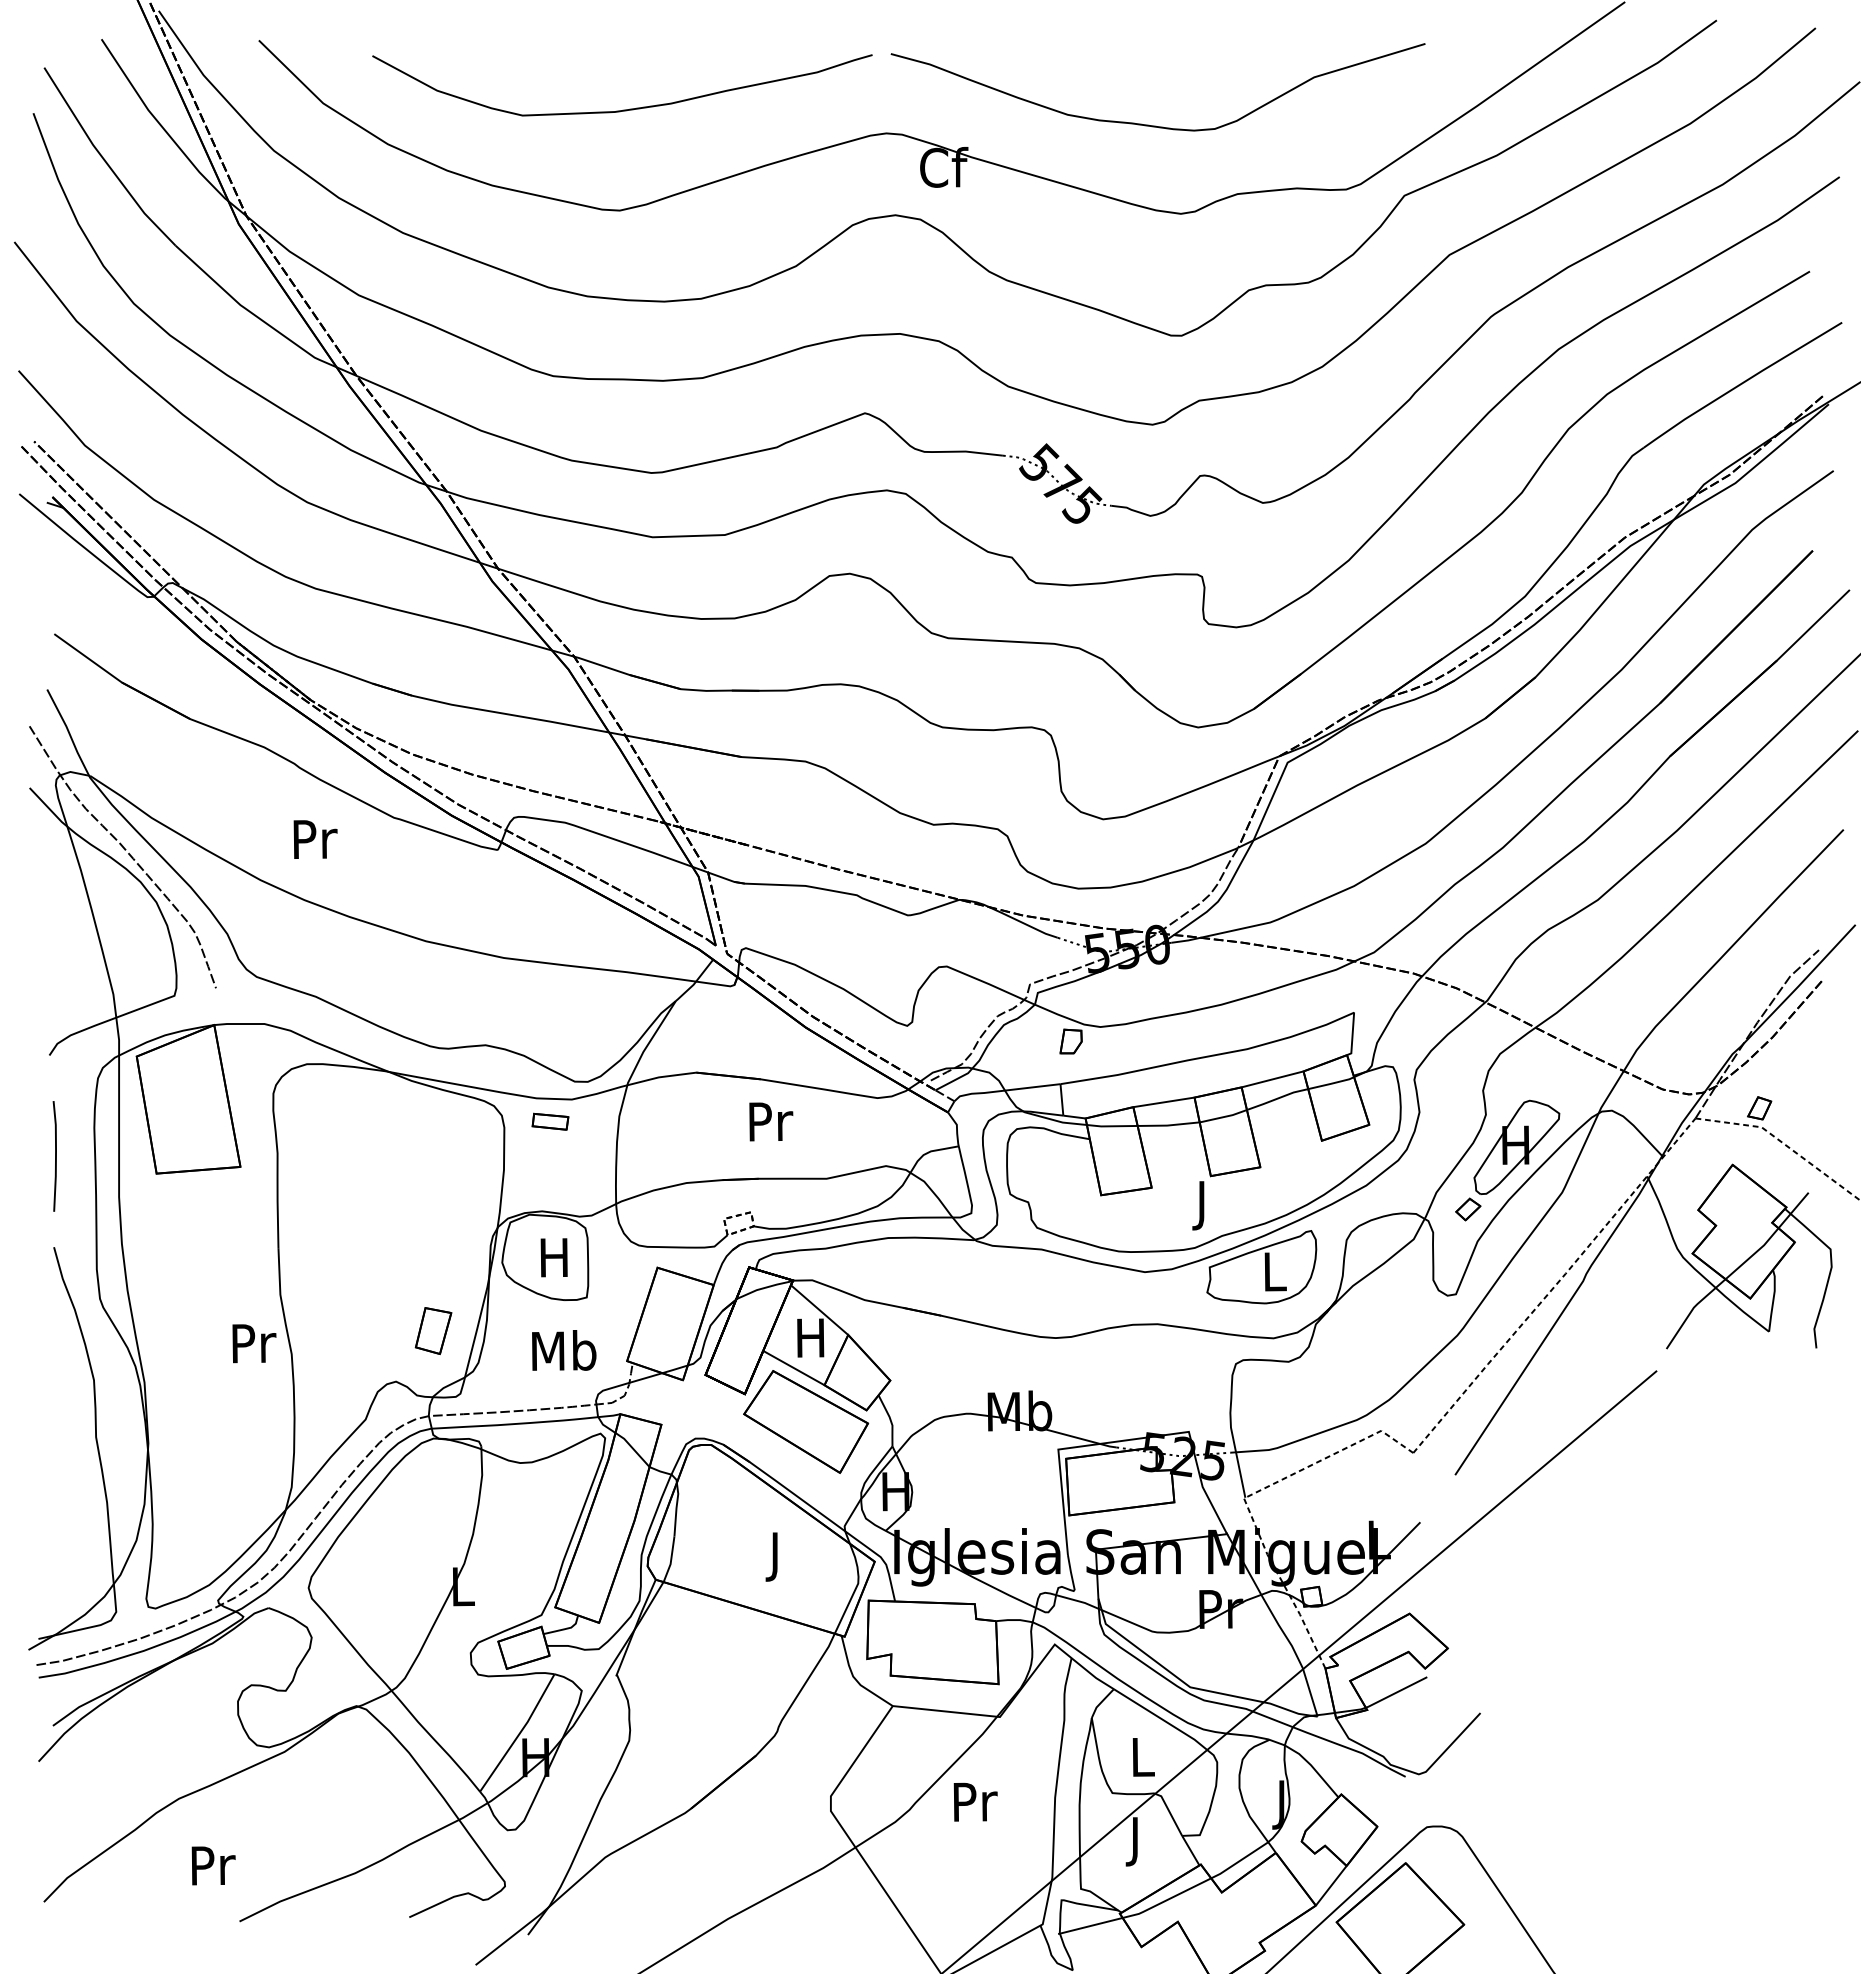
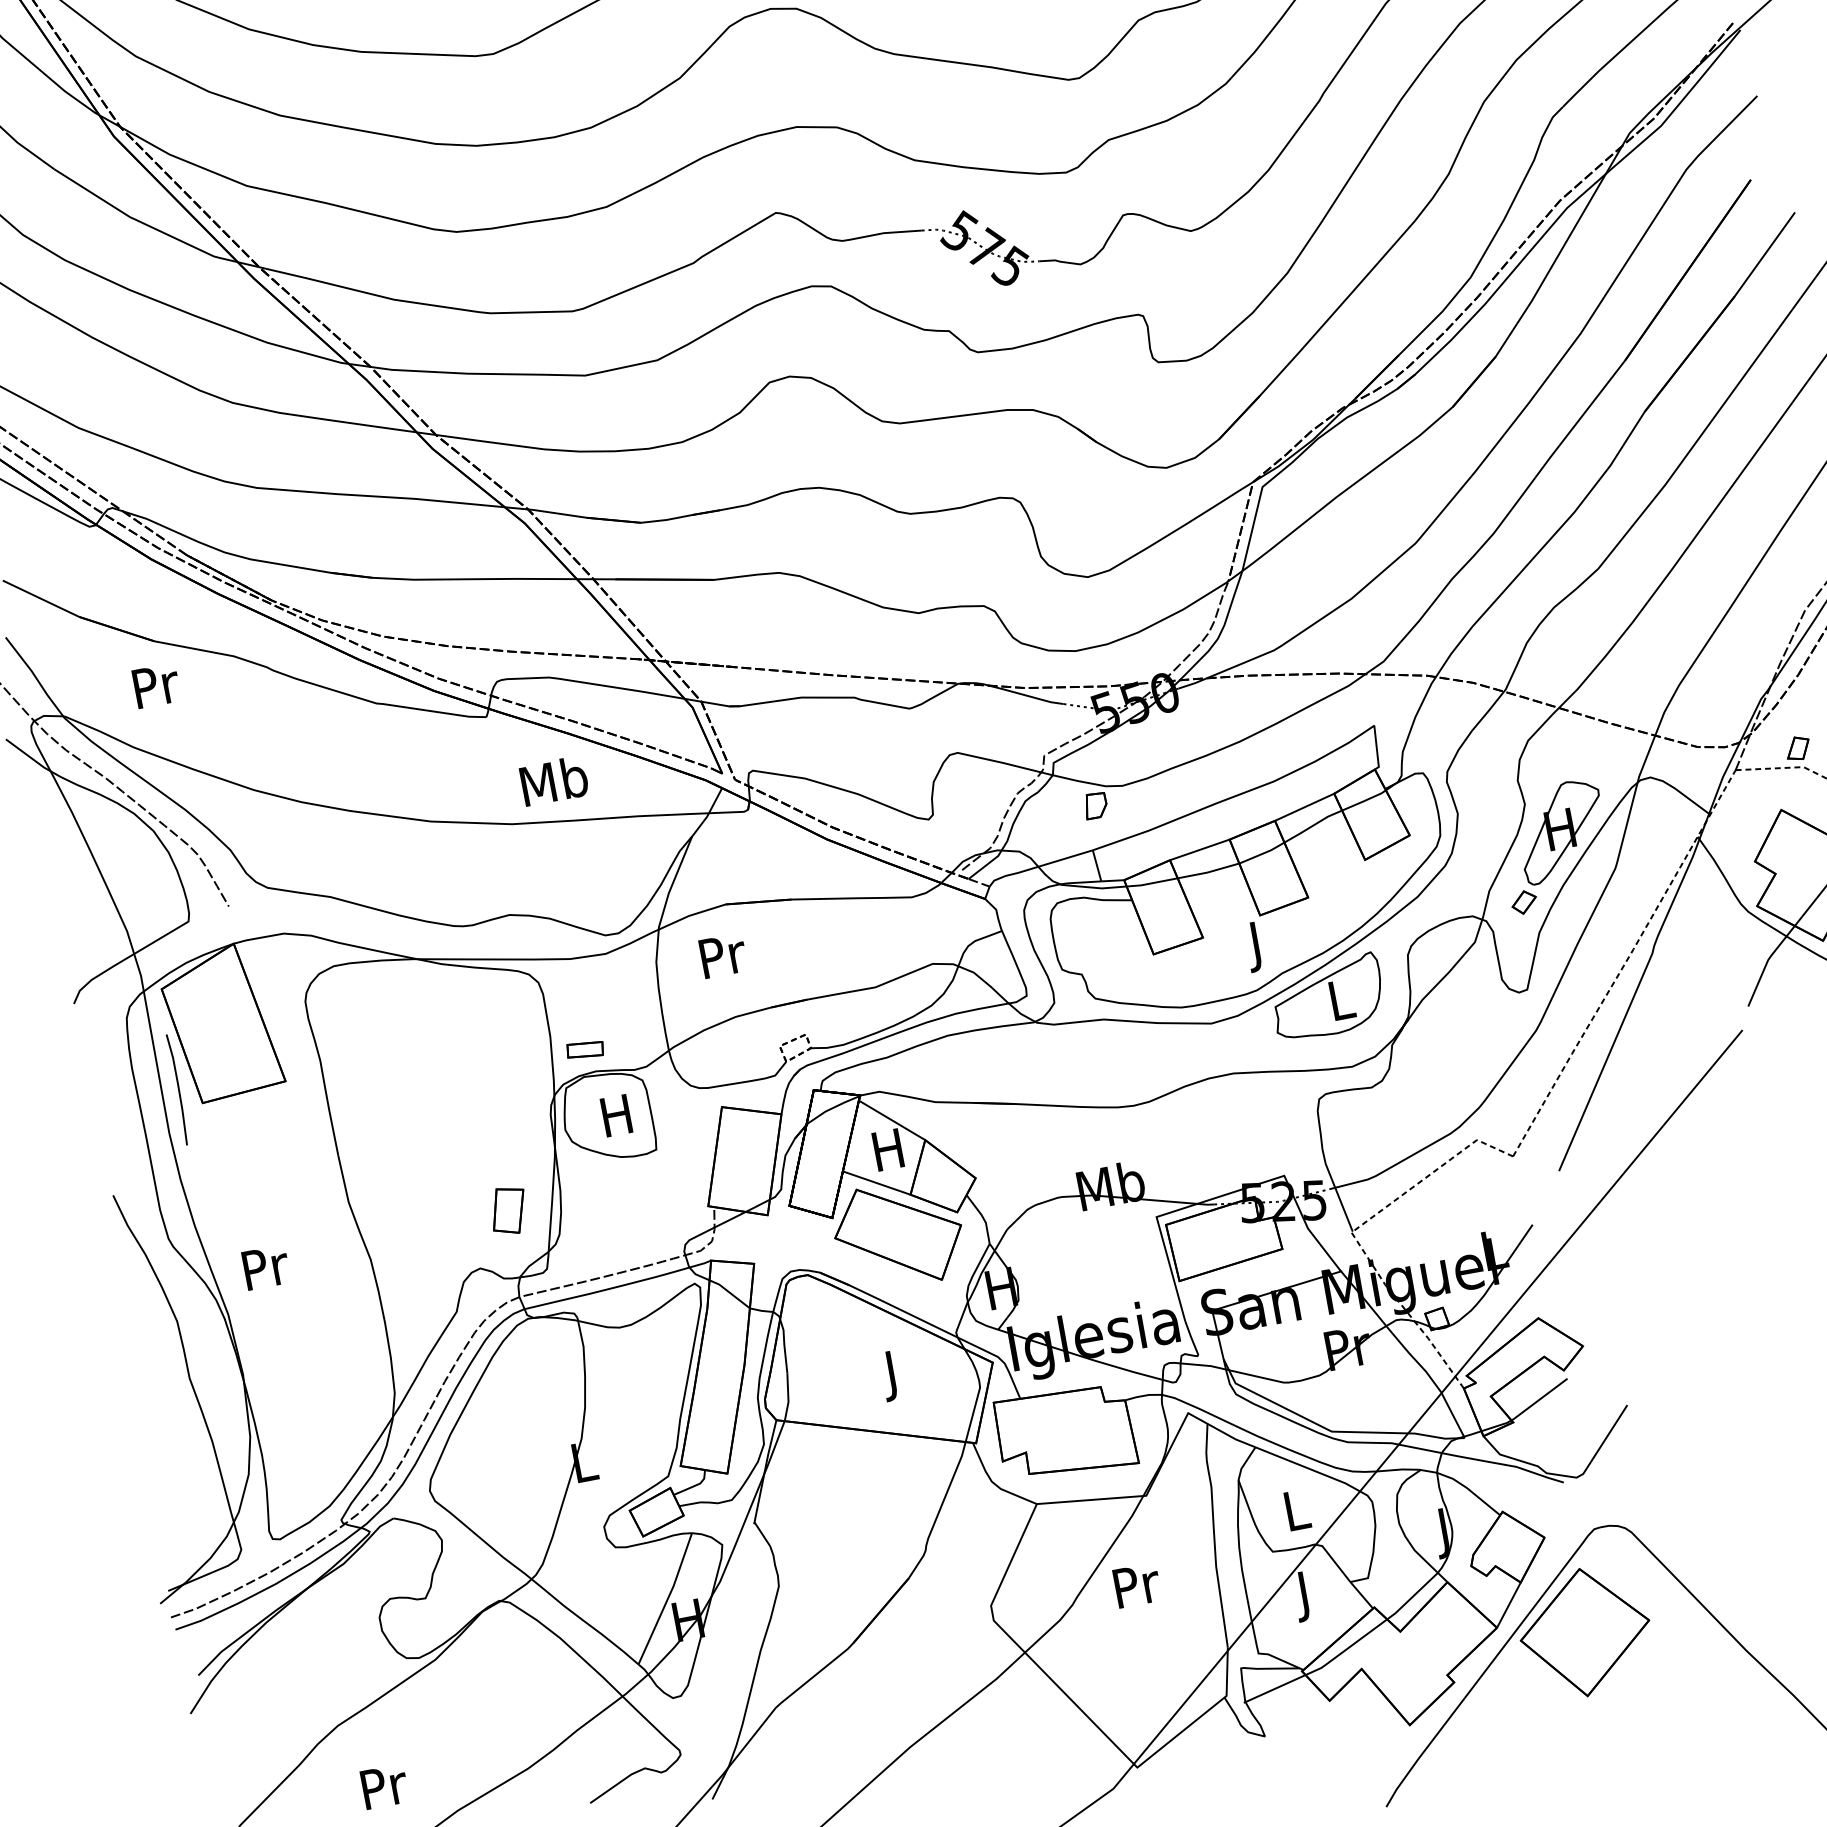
text: (315, 839) -> (156, 685), moved
part: (550, 1121) -> (585, 1049), moved
text: (771, 1121) -> (723, 955), moved
line: (55, 1156) -> (178, 1089), moved
text: (254, 1343) -> (266, 1267), moved
text: (564, 1350) -> (554, 780), moved

